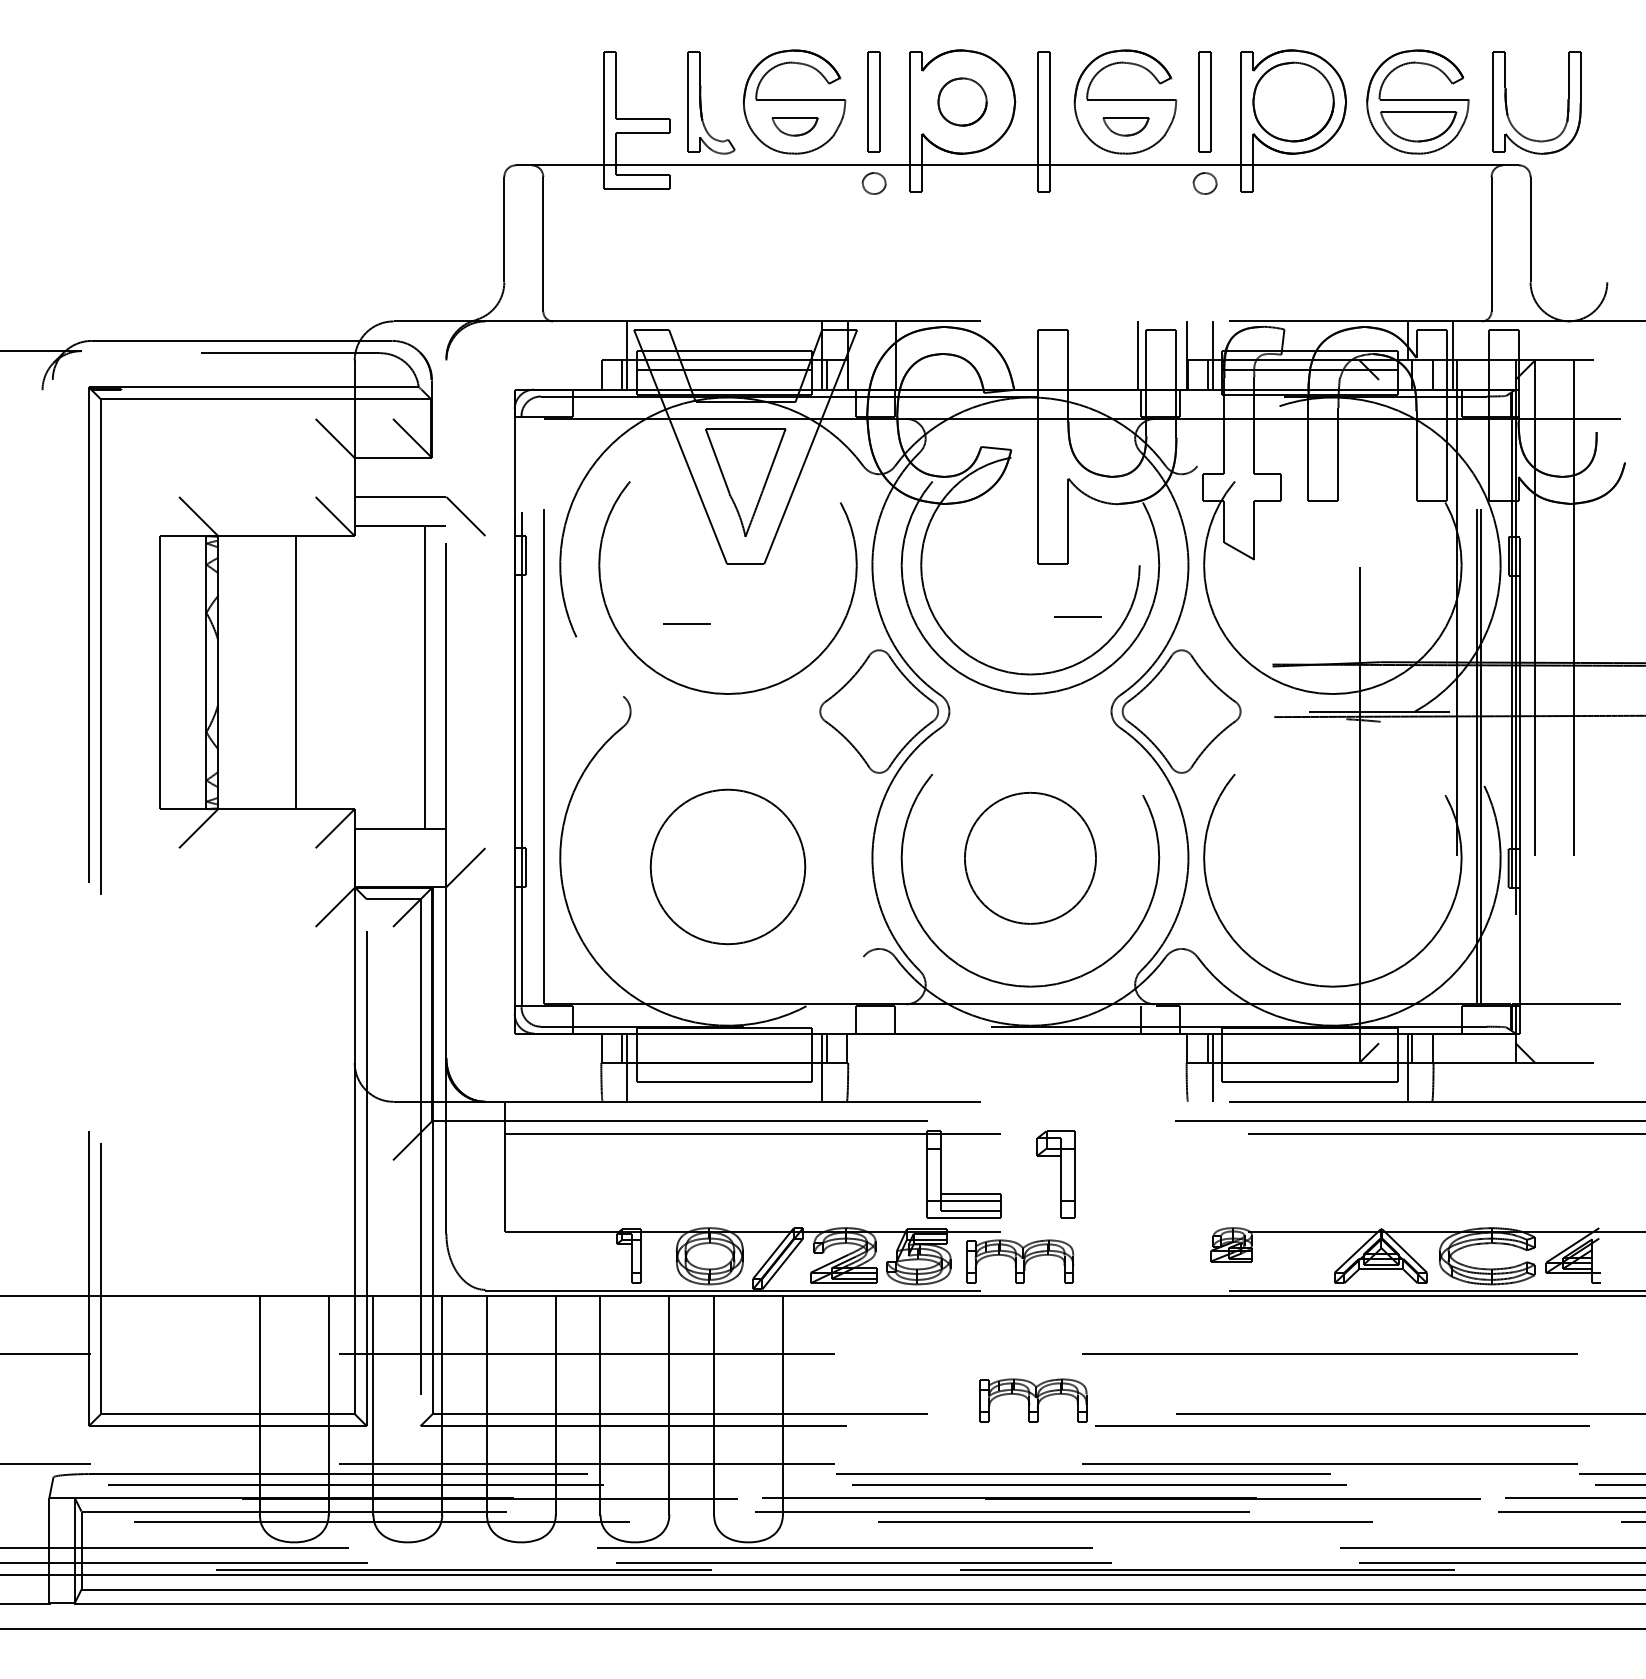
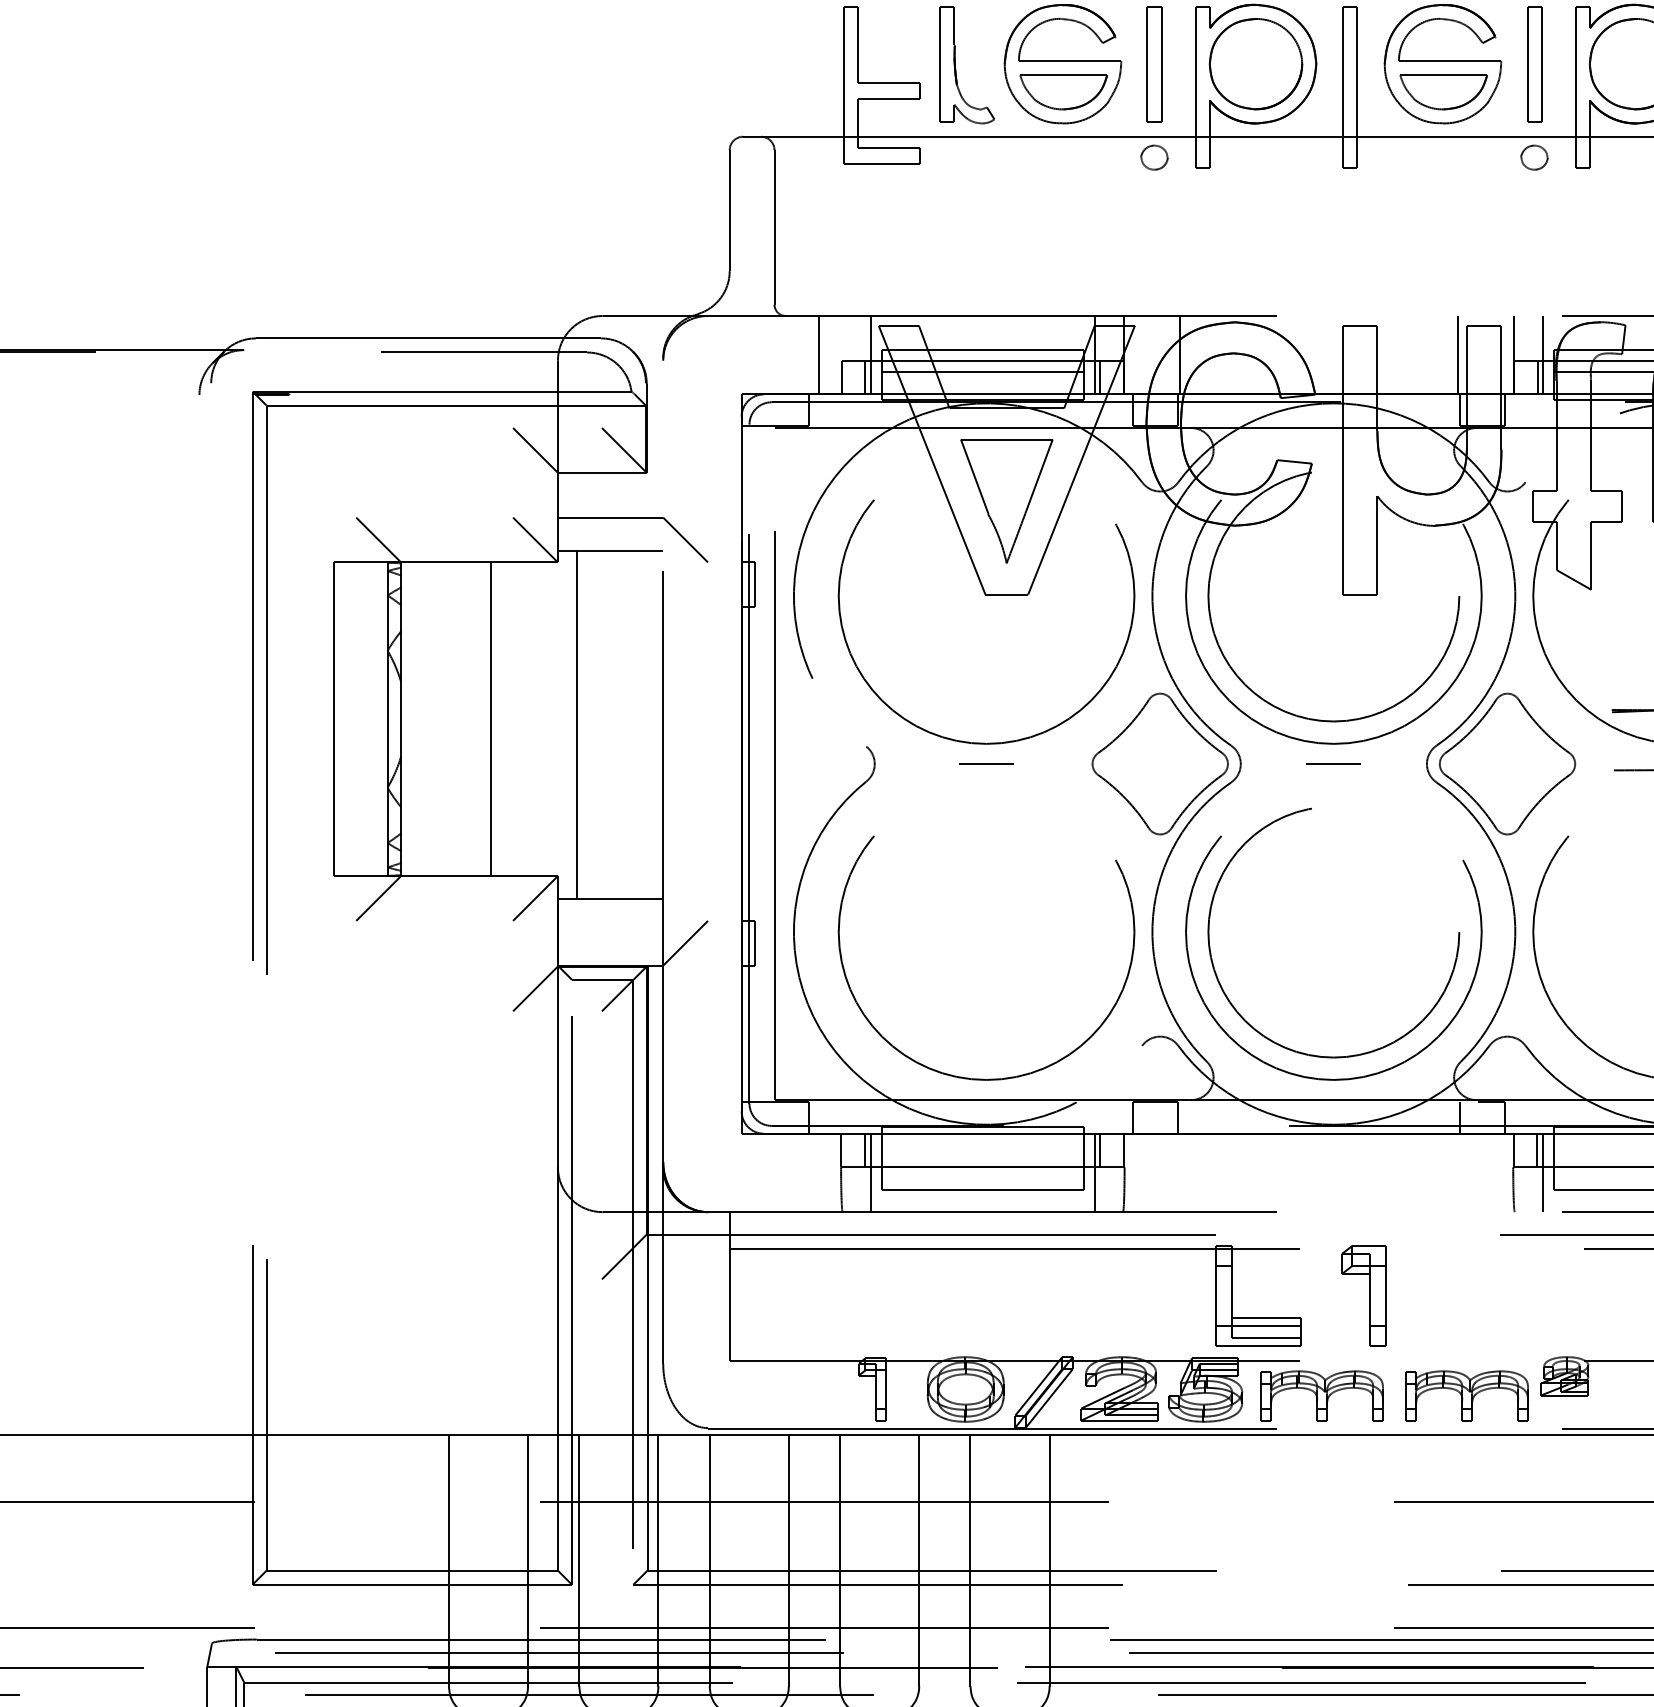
part: (962, 101) -> (1255, 63), size x1.67
part: (794, 126) -> (1062, 92), size x1.67
part: (1125, 126) -> (1443, 92), size x1.67
line: (582, 355) -> (819, 355), added
line: (1077, 616) -> (1332, 763), moved
line: (686, 623) -> (985, 763), moved
line: (425, 677) -> (577, 724), moved
circle: (1030, 858) -> (1333, 932), size x1.67
circle: (727, 880) -> (985, 958), size x1.67
part: (1033, 1400) -> (1467, 1395), moved

